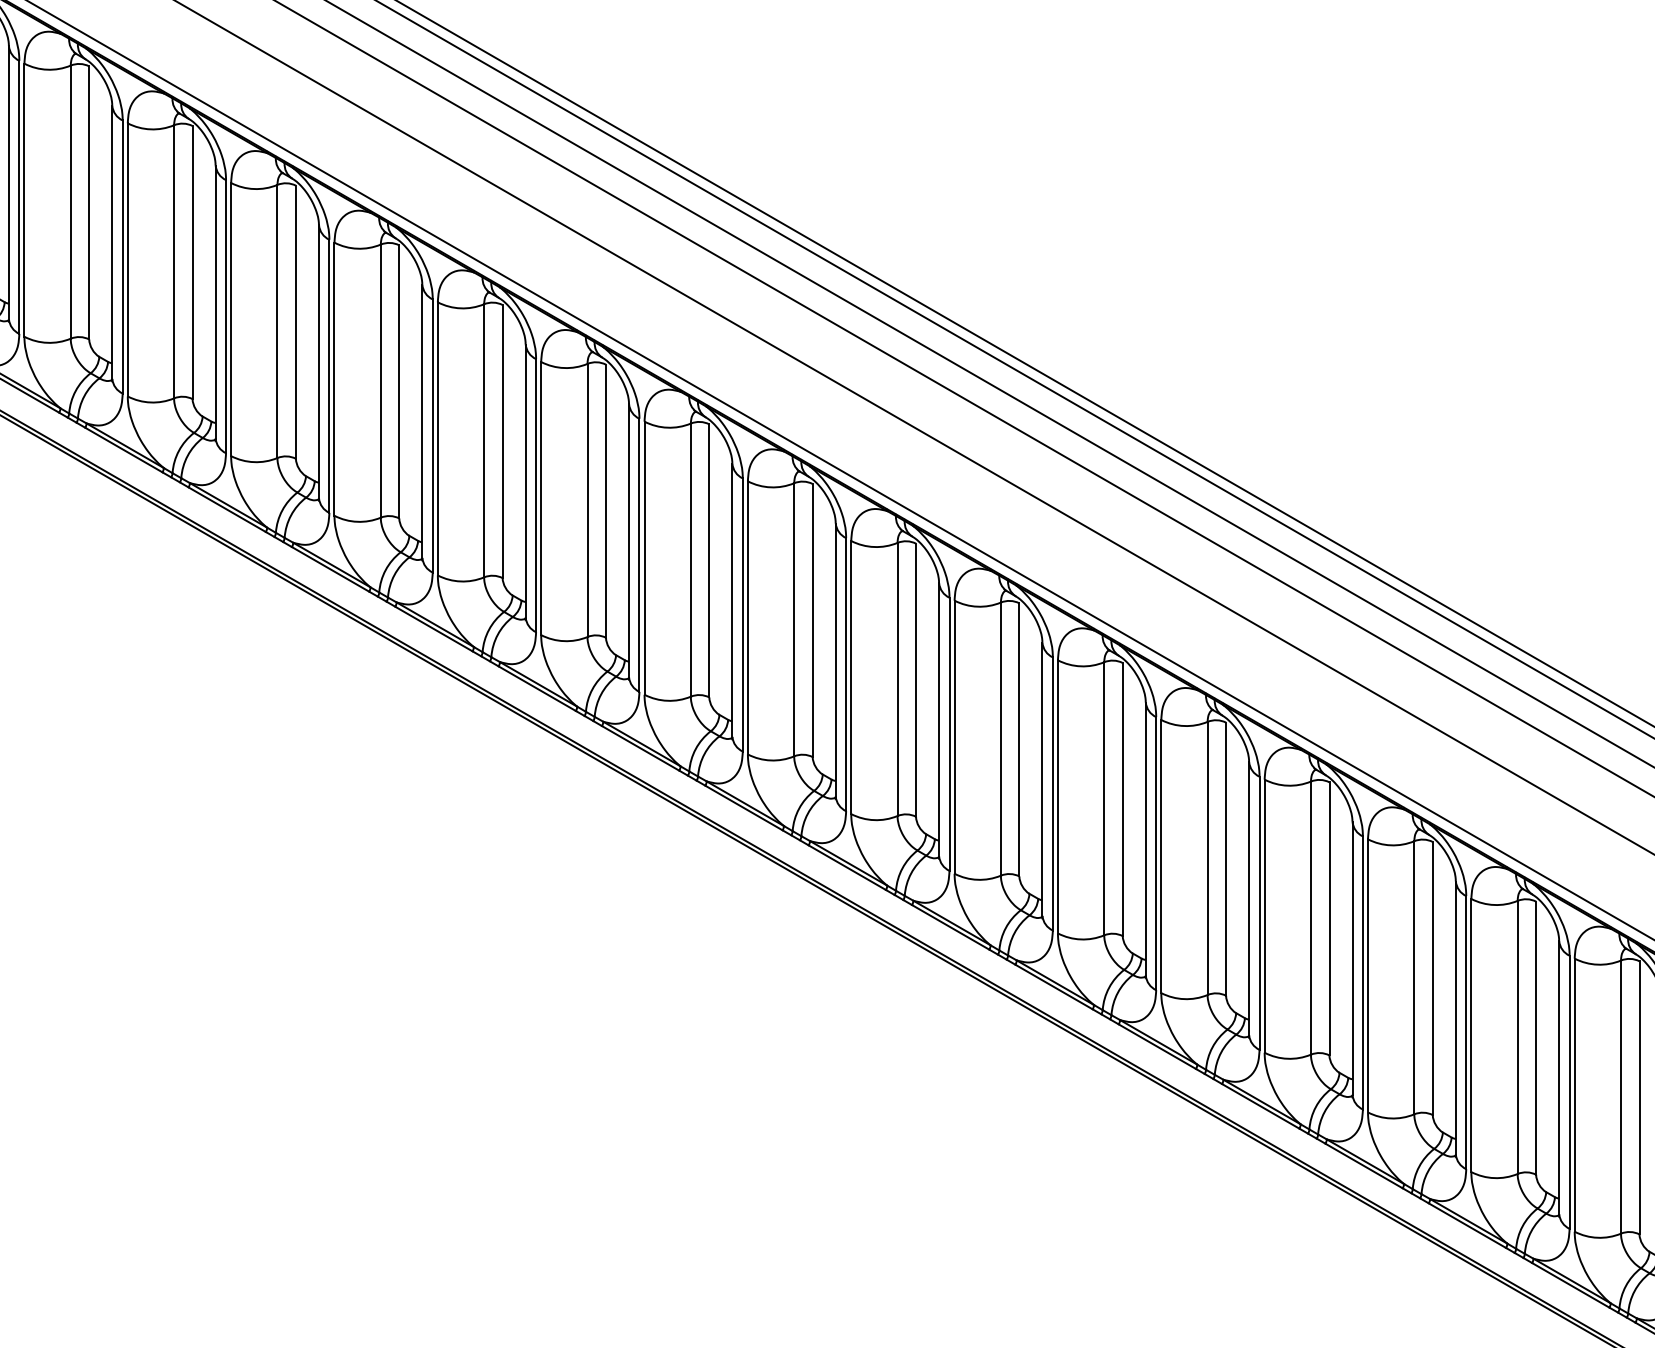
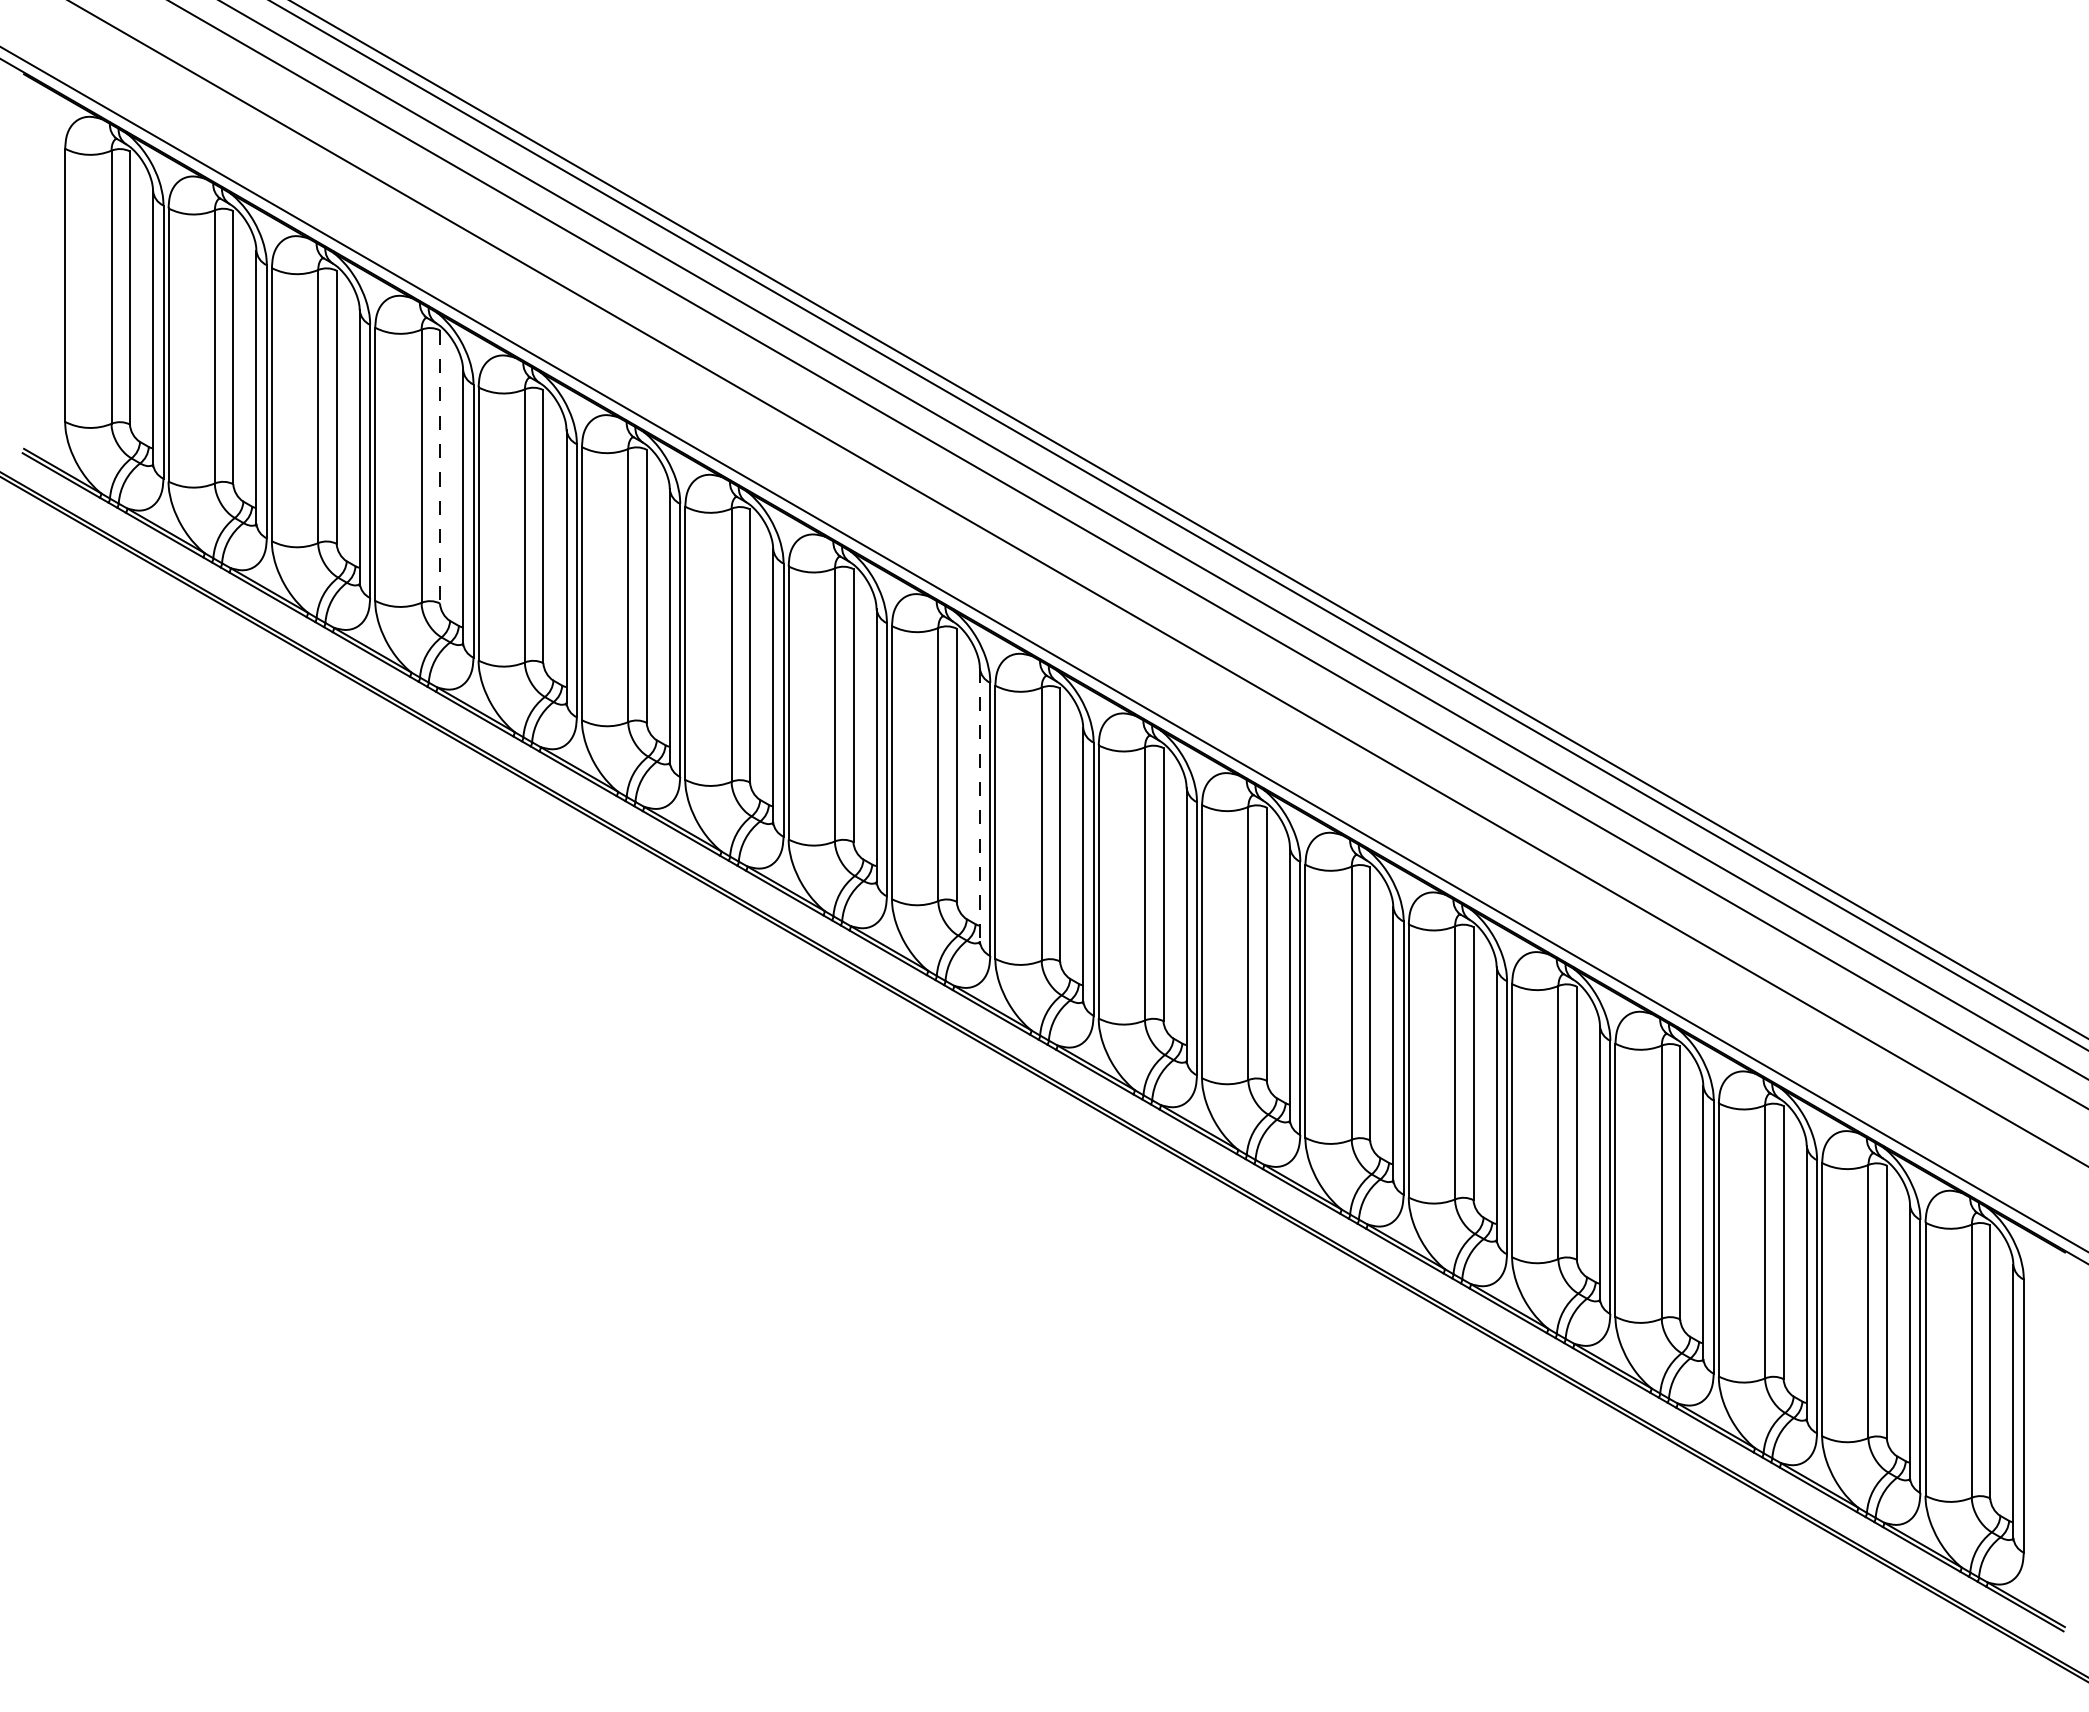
line: (296, 322) -> (440, 467), solid -> dashed
line: (835, 659) -> (979, 804), solid -> dashed

